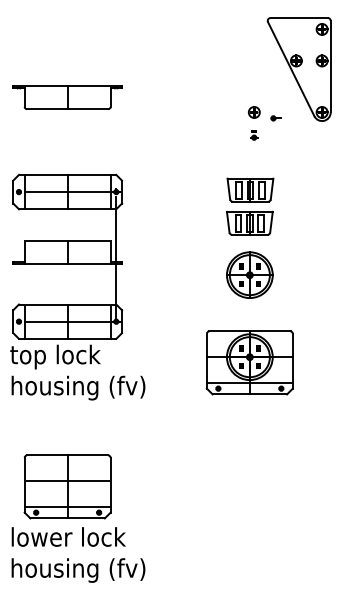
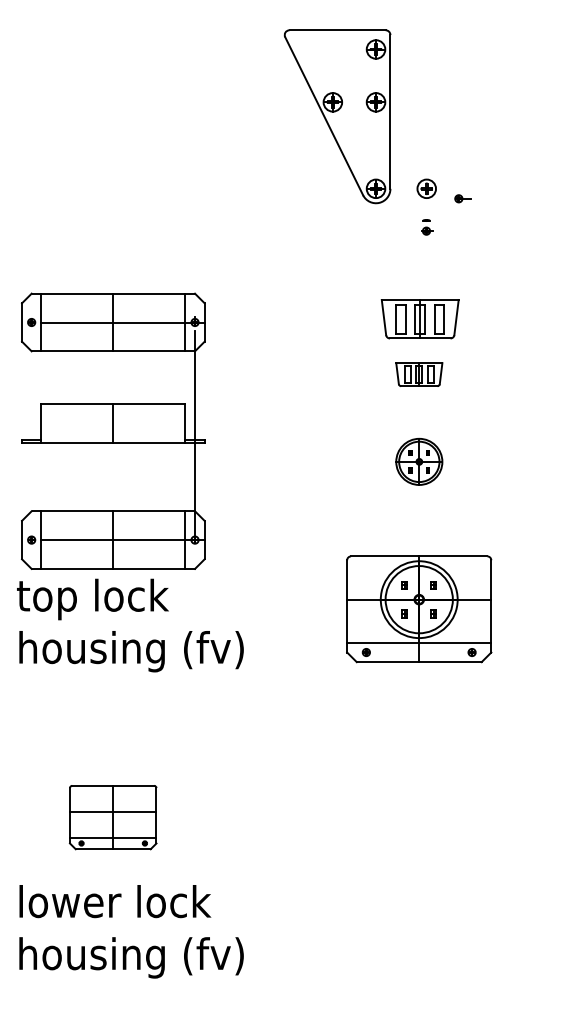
part: (298, 69) -> (336, 116), moved
part: (67, 97) -> (113, 163), removed
part: (249, 222) -> (418, 373), size x0.6
part: (249, 274) -> (418, 460), size x0.6
part: (67, 486) -> (113, 816), size x0.6

